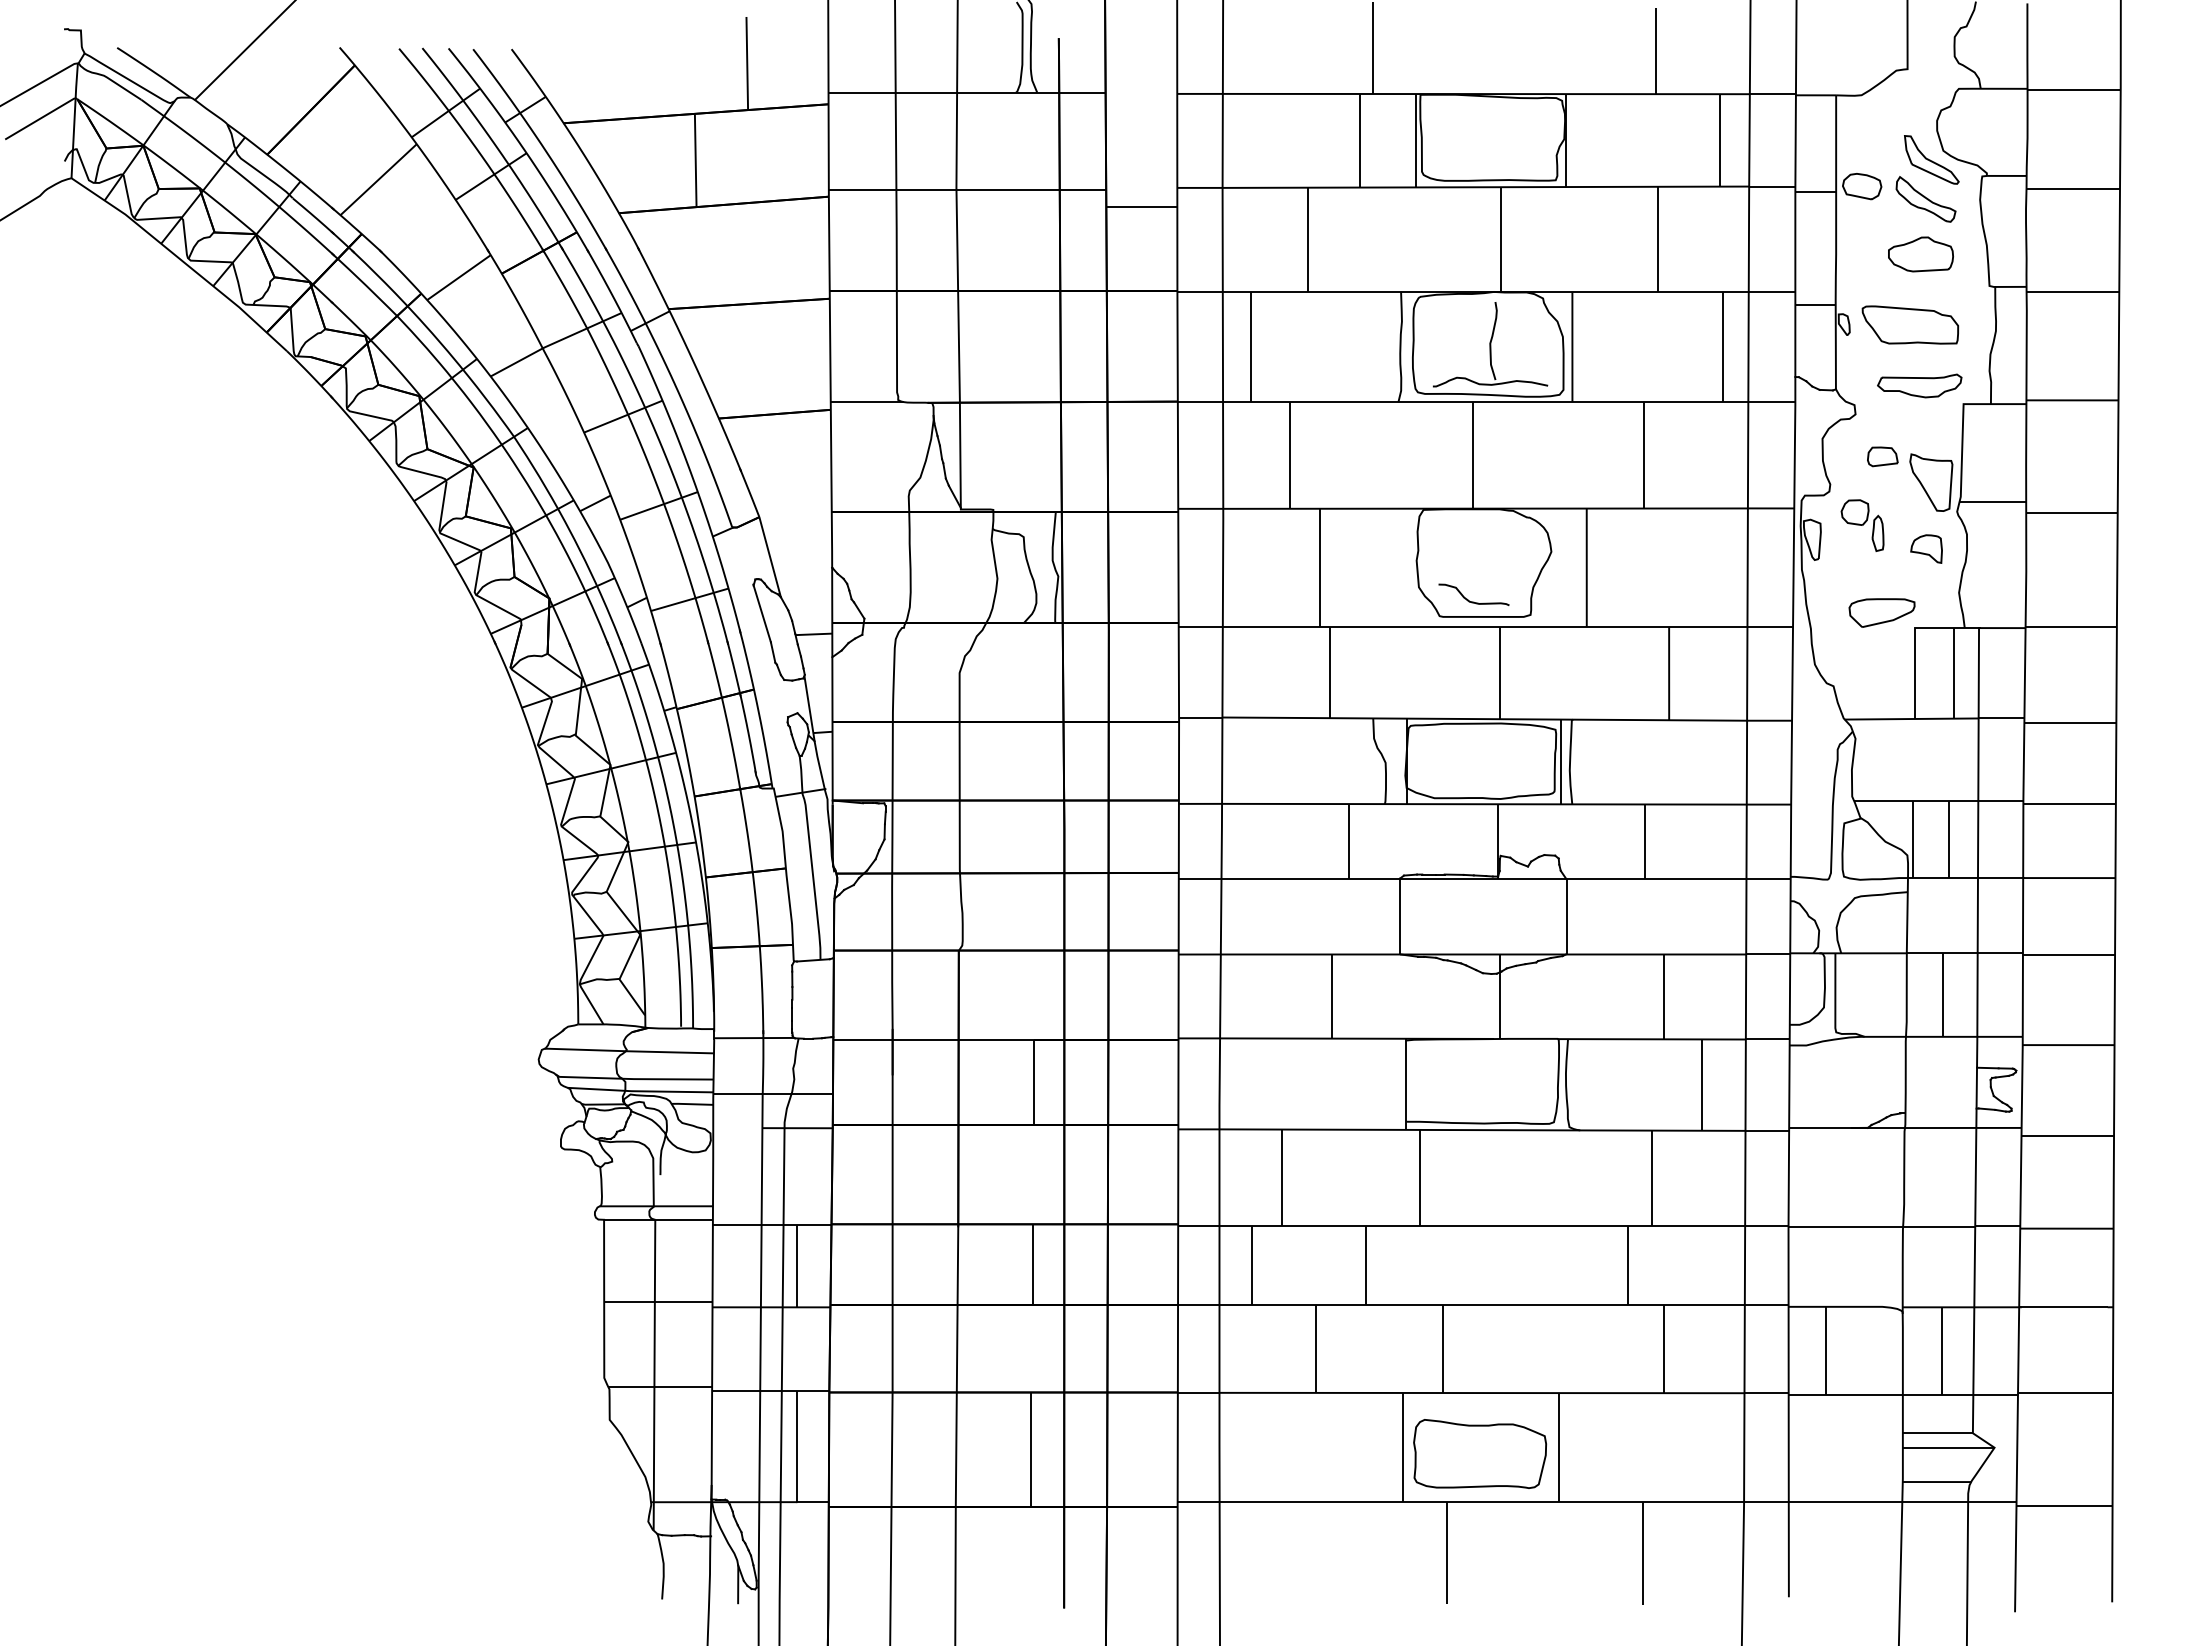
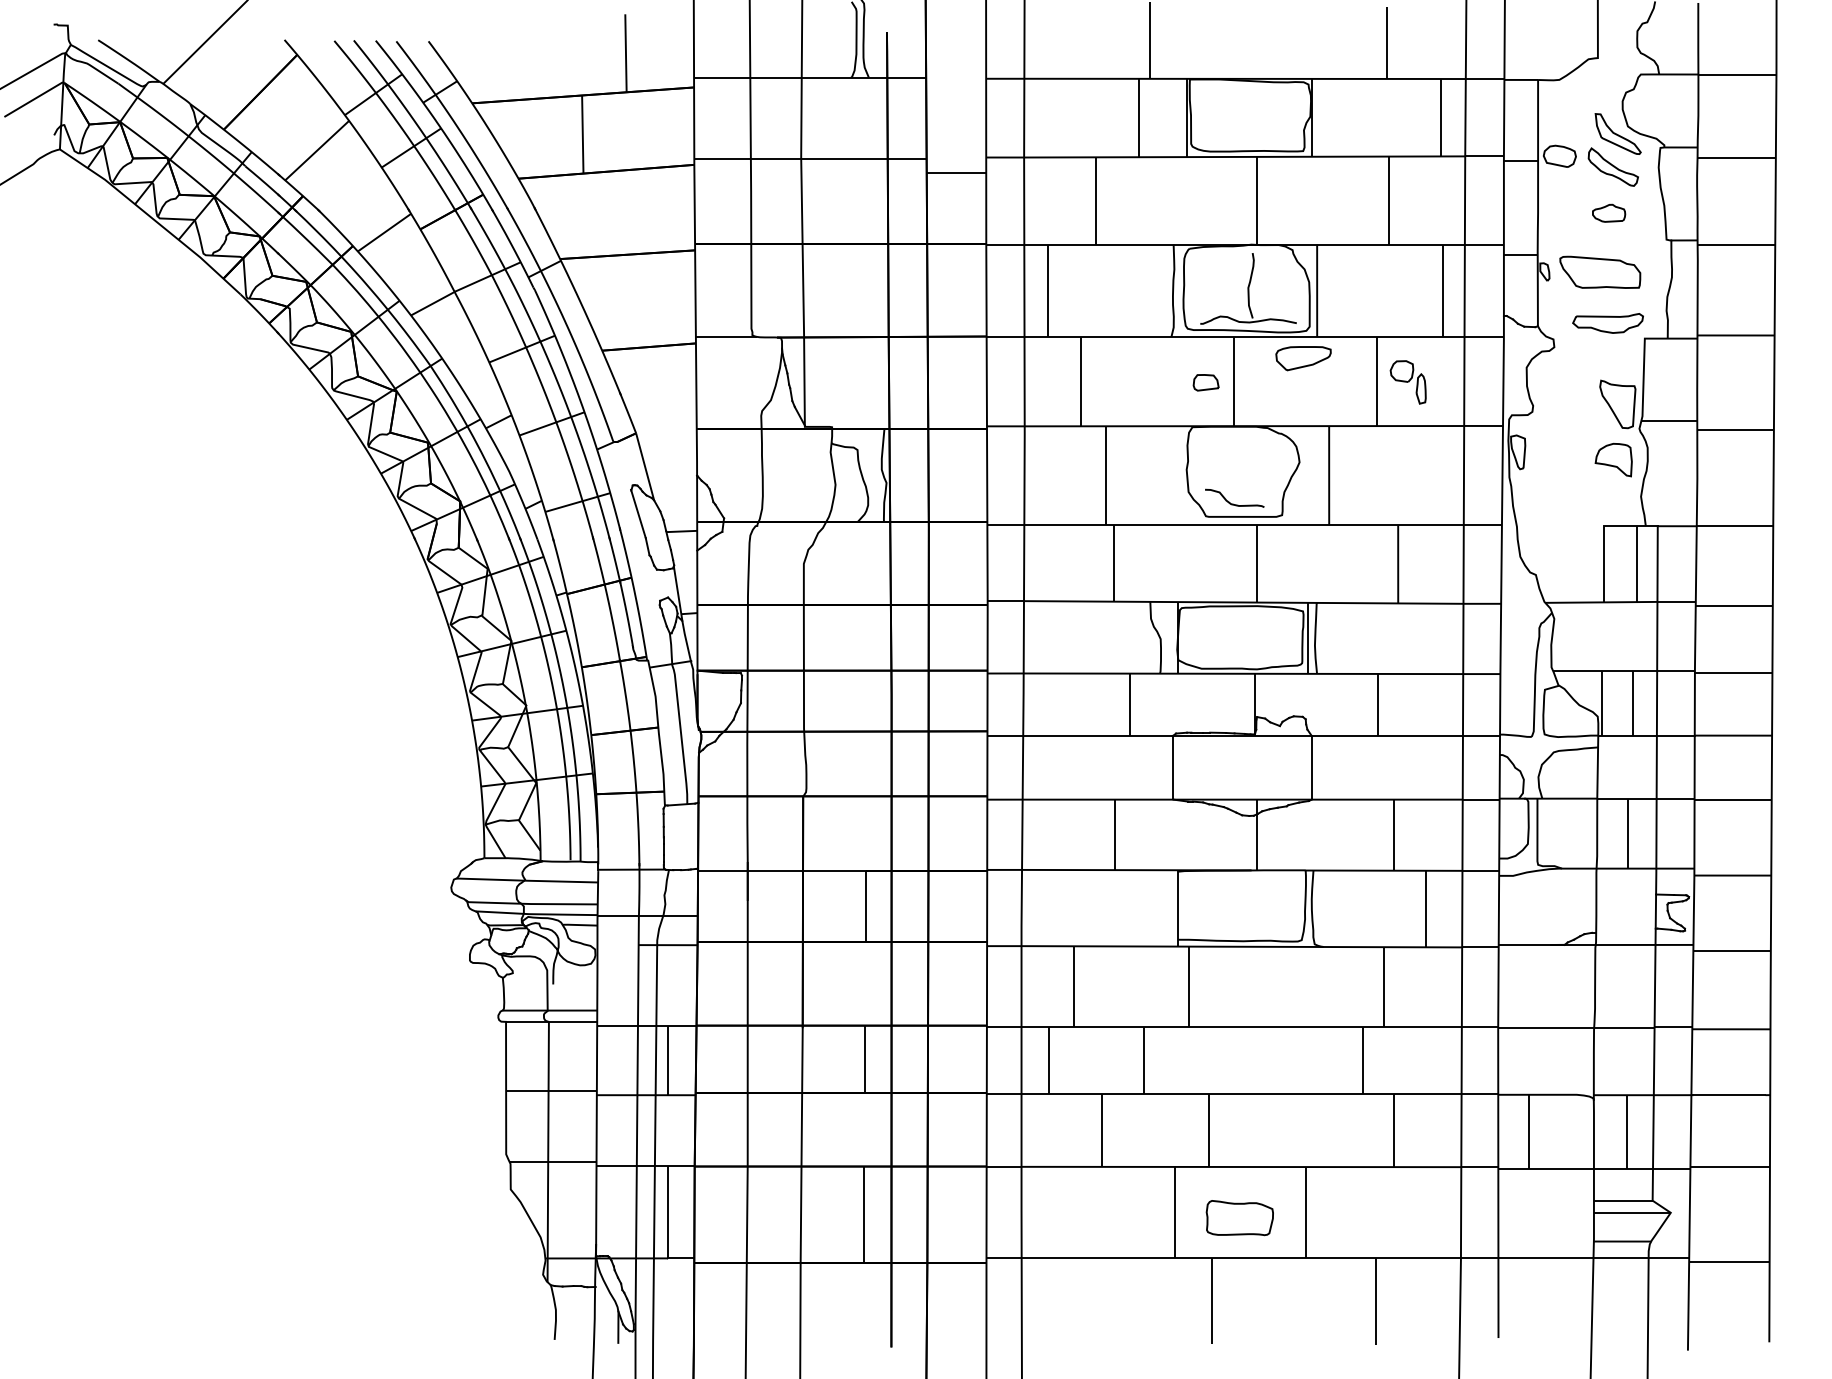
part: (1920, 254) -> (1608, 213), size x0.6
part: (1882, 456) -> (1205, 382), moved
part: (1861, 525) -> (1407, 382), moved
part: (1926, 548) -> (1613, 459), size x1.4
part: (1882, 612) -> (1303, 358), moved
part: (1479, 1453) -> (1239, 1217), size x0.6

